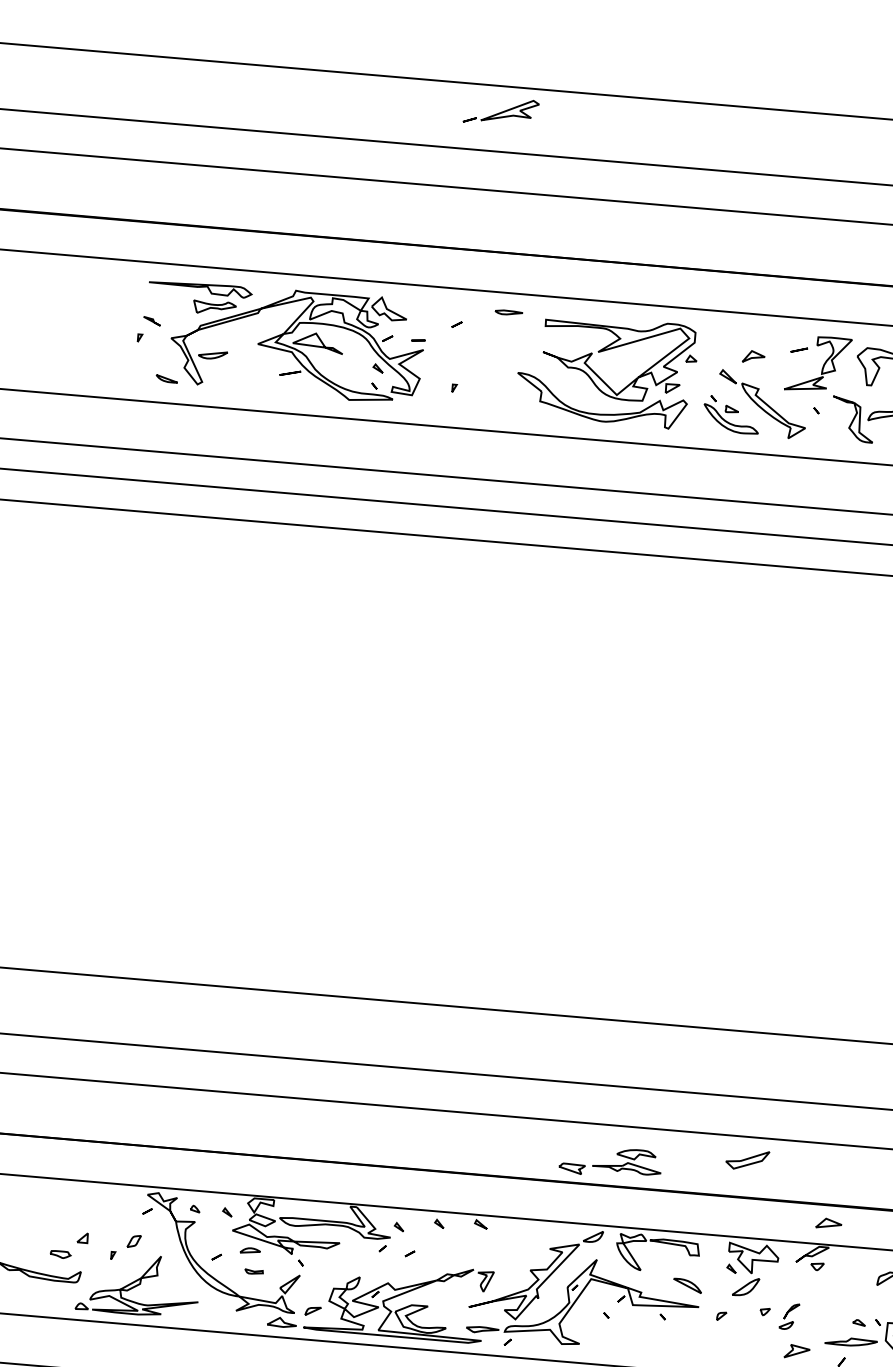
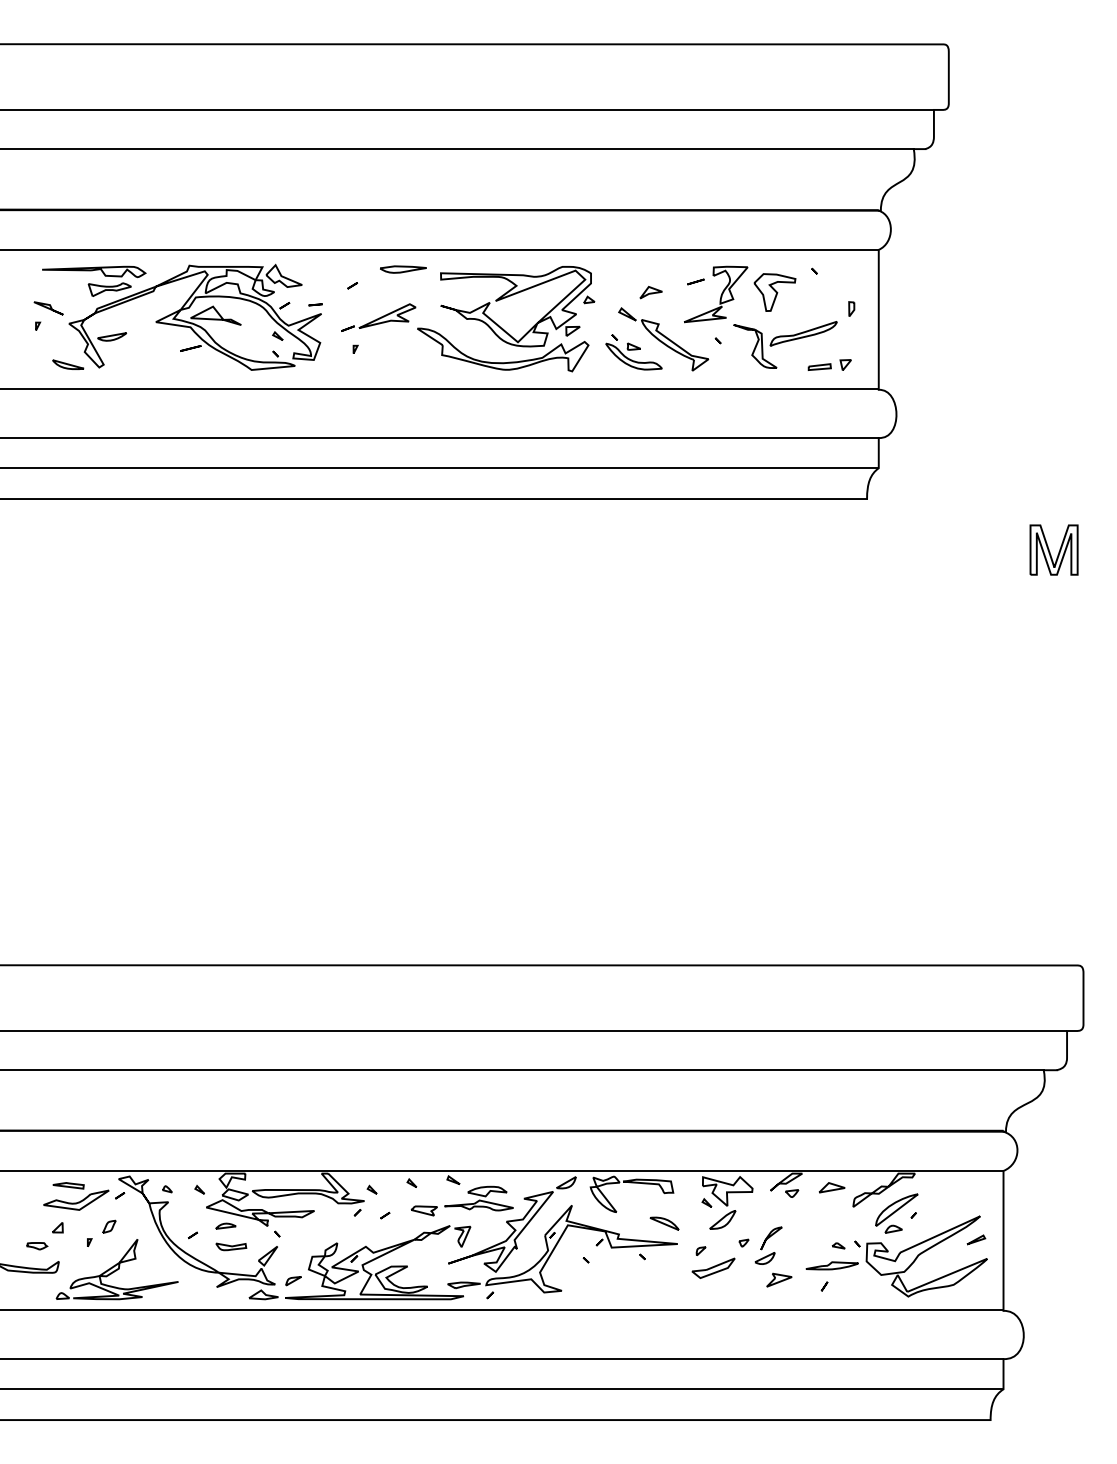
part: (501, 111) -> (378, 317), moved
part: (509, 312) -> (403, 269), size x1.67
part: (151, 321) -> (48, 308), size x1.67
part: (167, 378) -> (68, 364), size x1.43
part: (747, 1159) -> (713, 1267), moved
part: (609, 1161) -> (461, 1200), moved
part: (104, 1208) -> (76, 1196), added
part: (828, 1223) -> (831, 1187), moved
part: (254, 1271) -> (231, 1246), size x1.67
part: (789, 1316) -> (768, 1245), size x1.43

